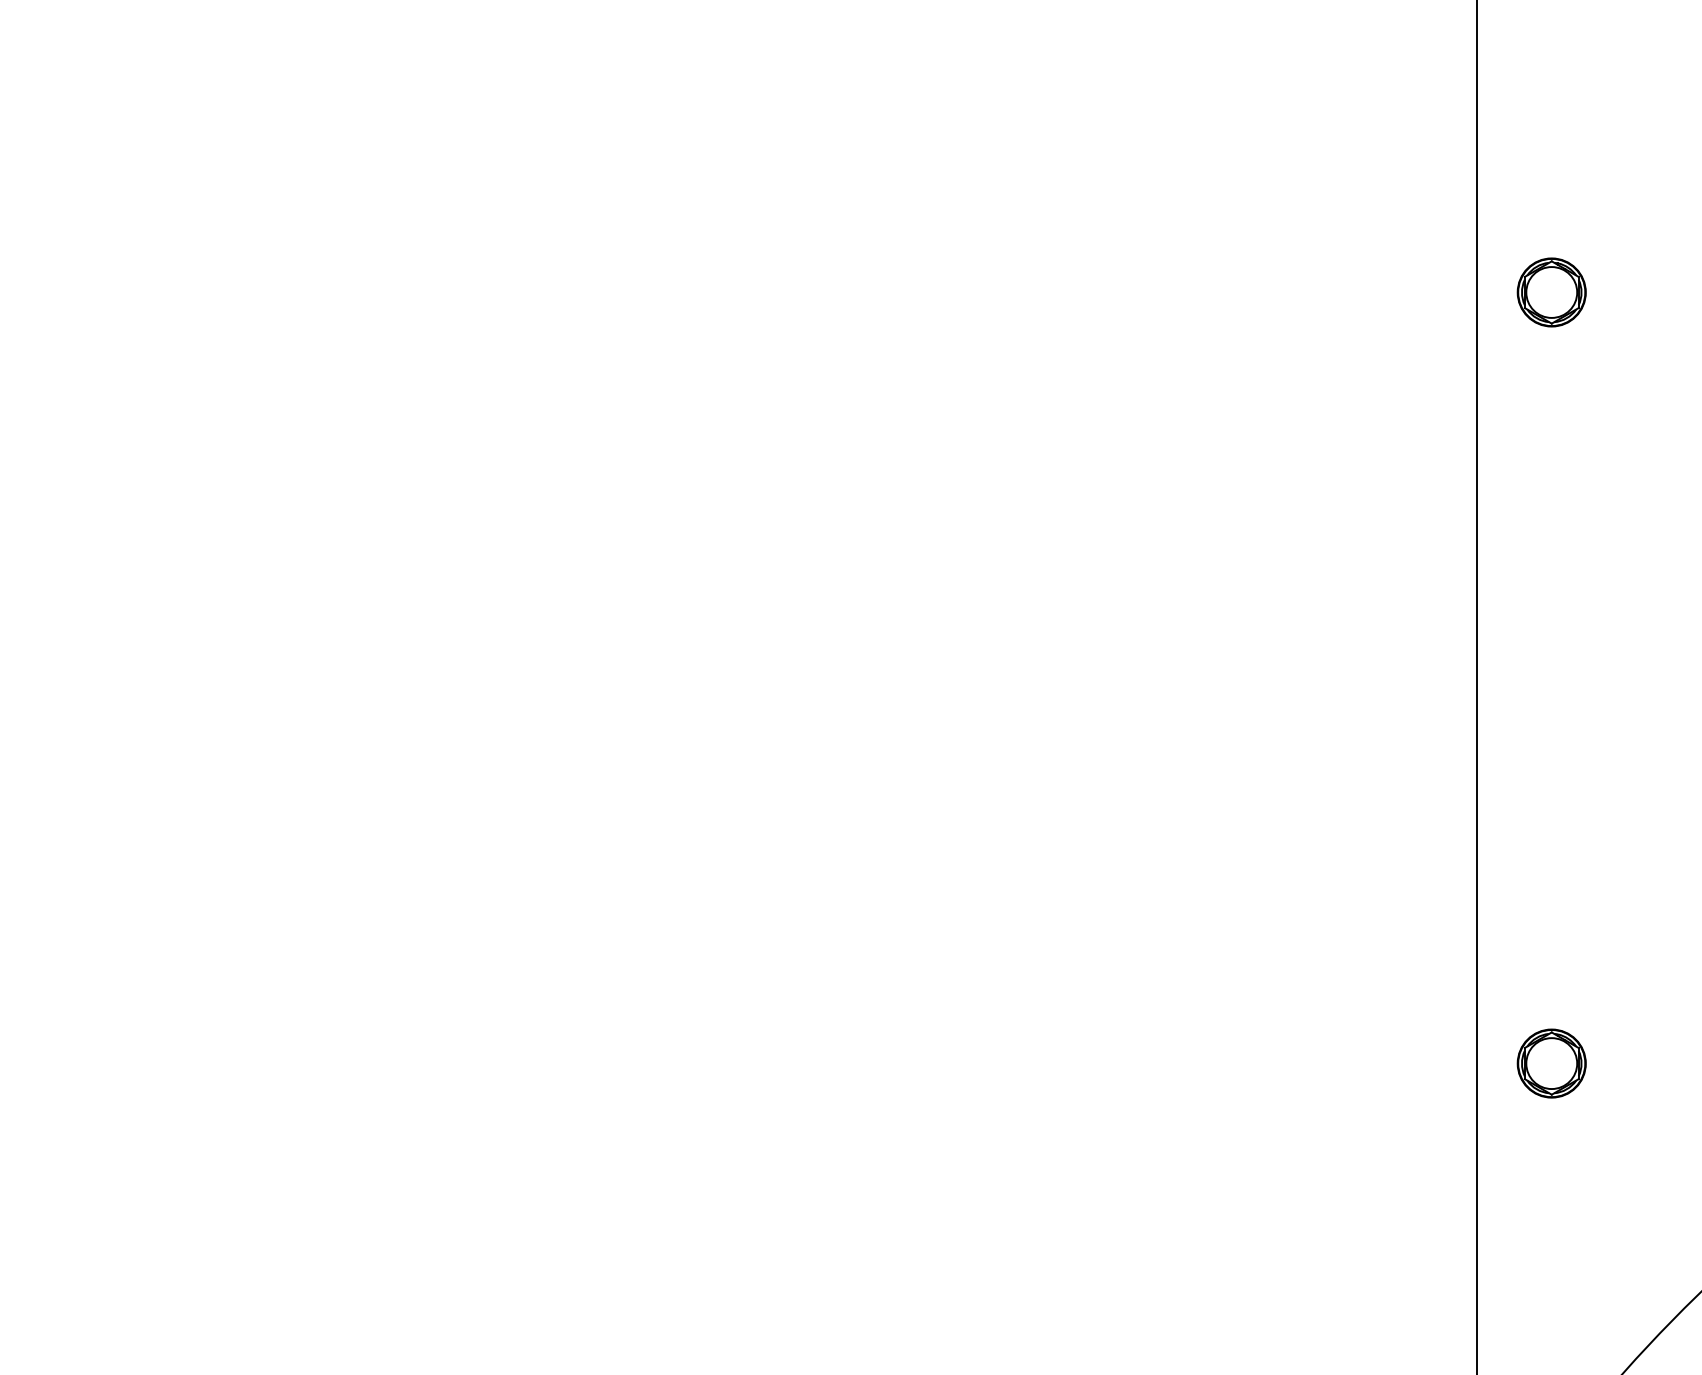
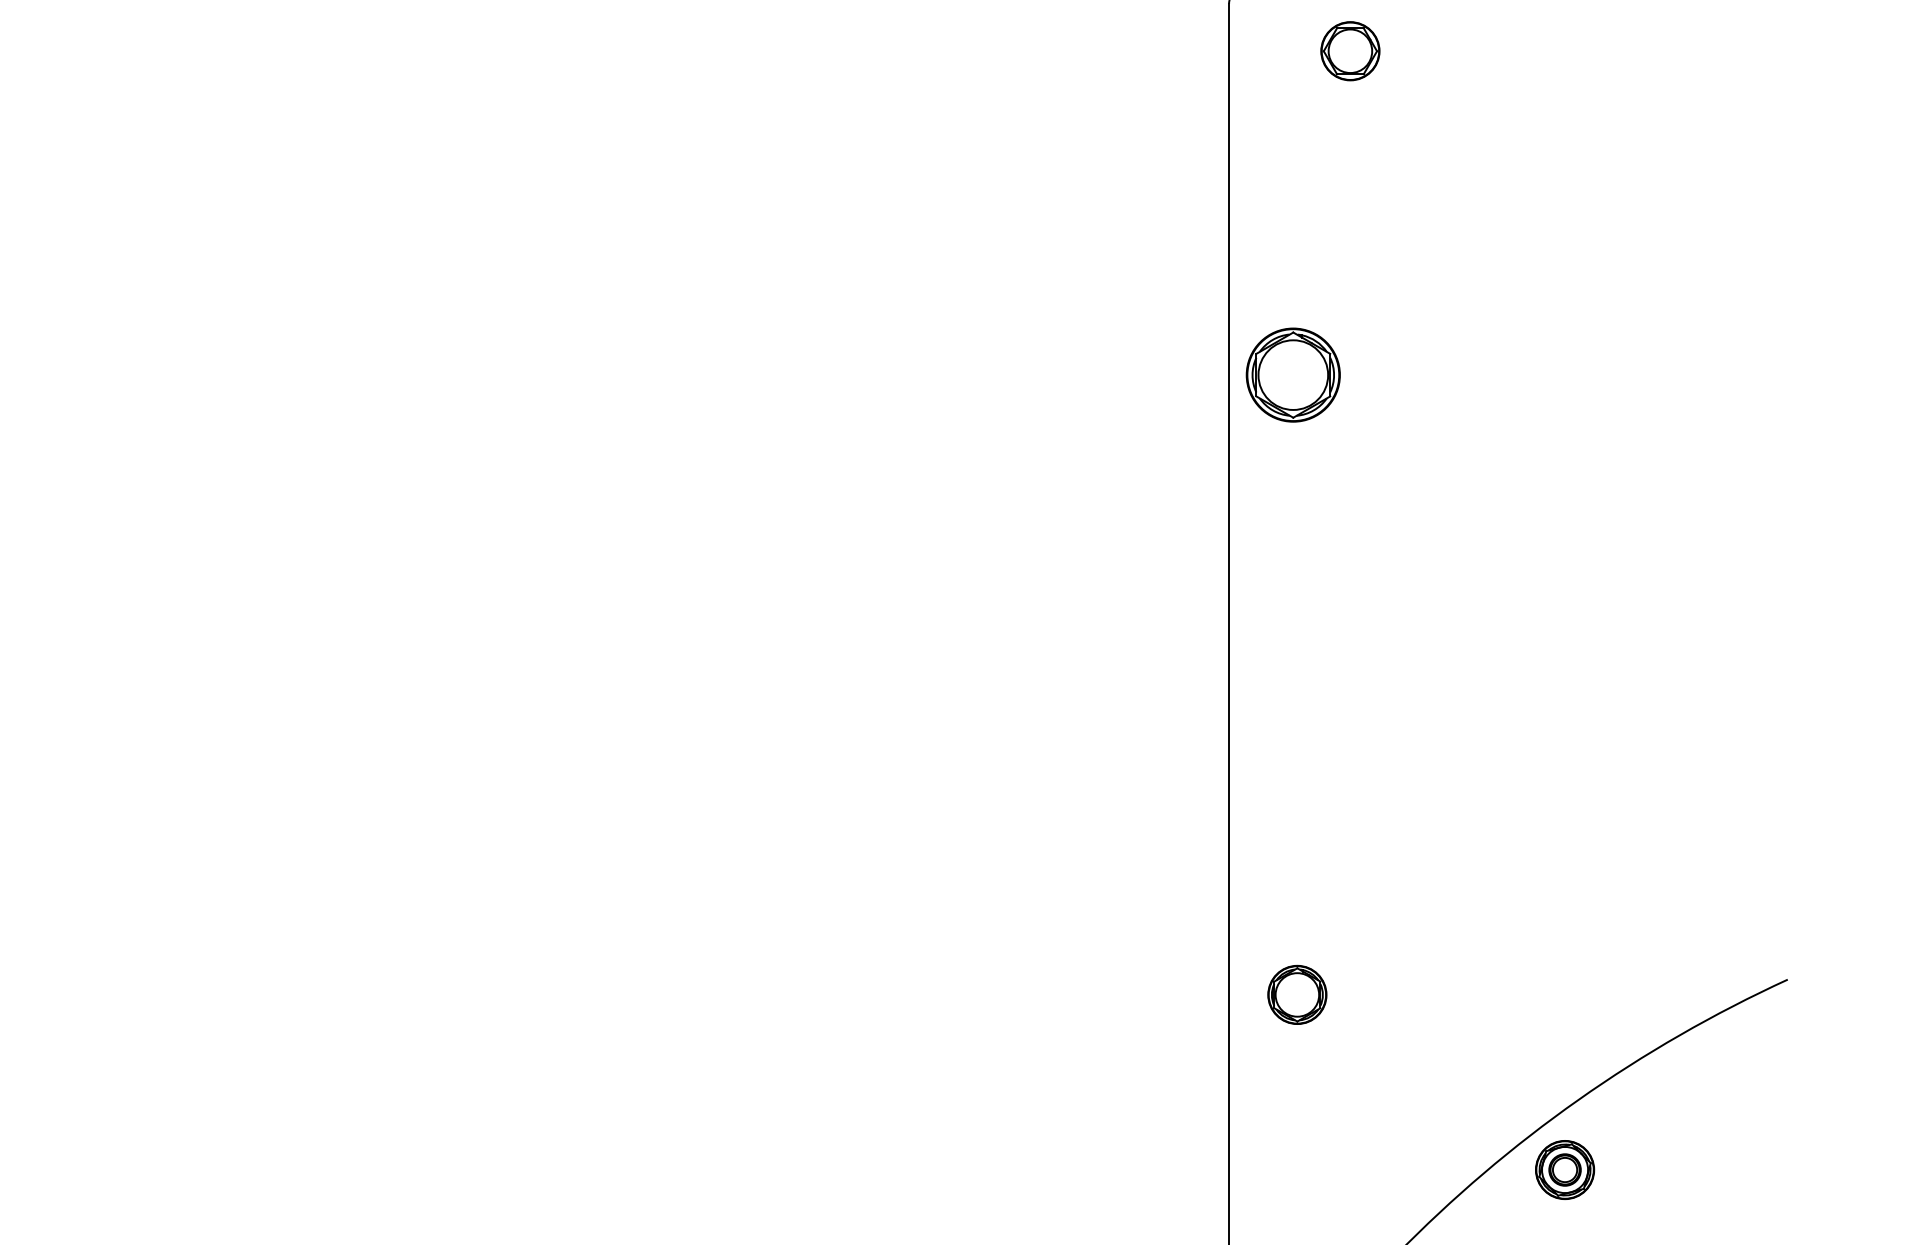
part: (1551, 292) -> (1293, 375), size x1.6
part: (1551, 1063) -> (1297, 994), moved

